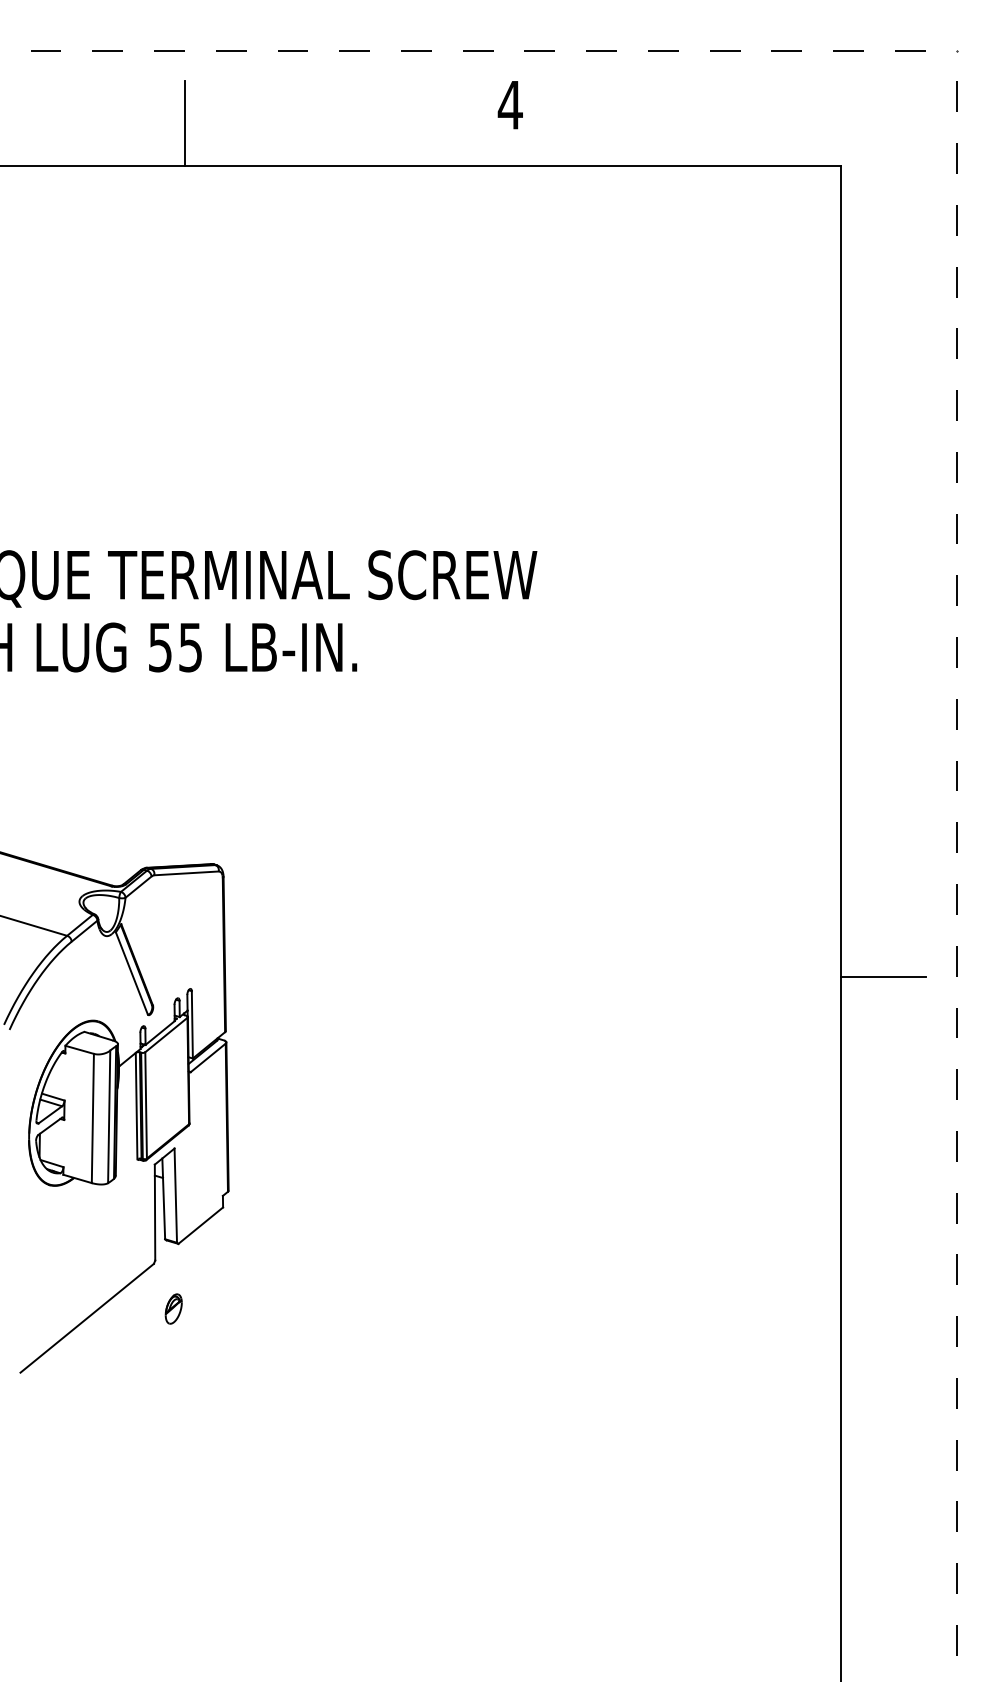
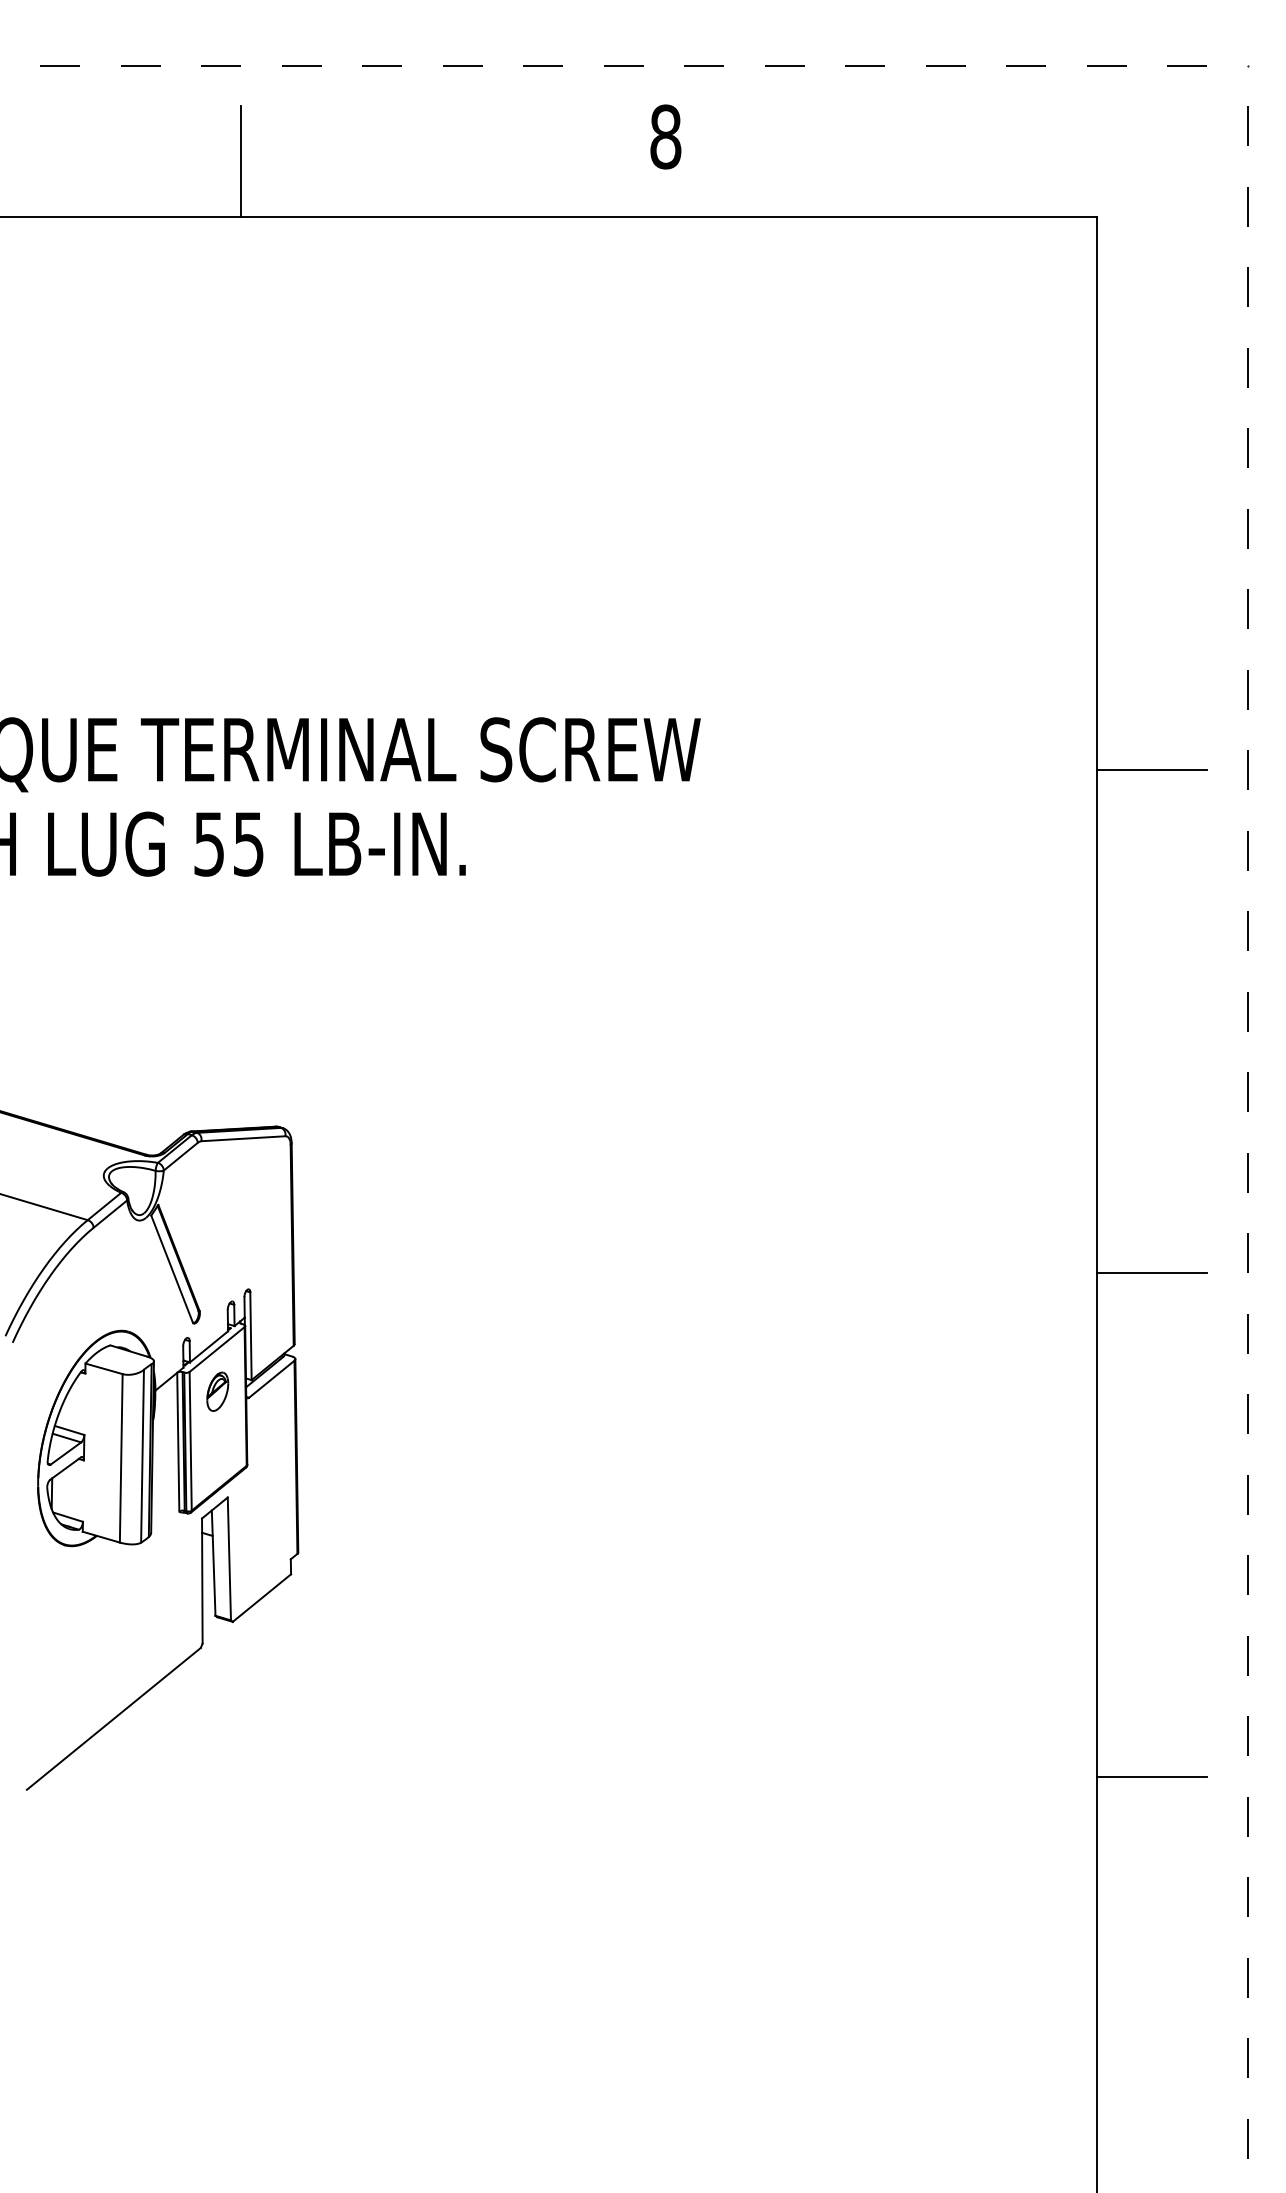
text: (510, 104) -> (665, 136), 4 -> 8
line: (882, 590) -> (1151, 770), added
part: (173, 1308) -> (217, 1391), moved
line: (882, 1362) -> (1151, 1776), added

